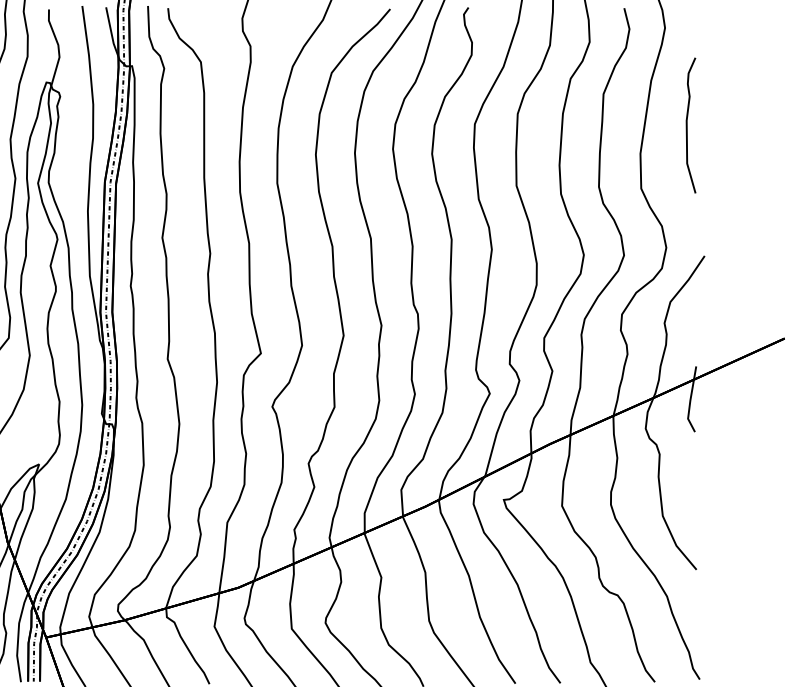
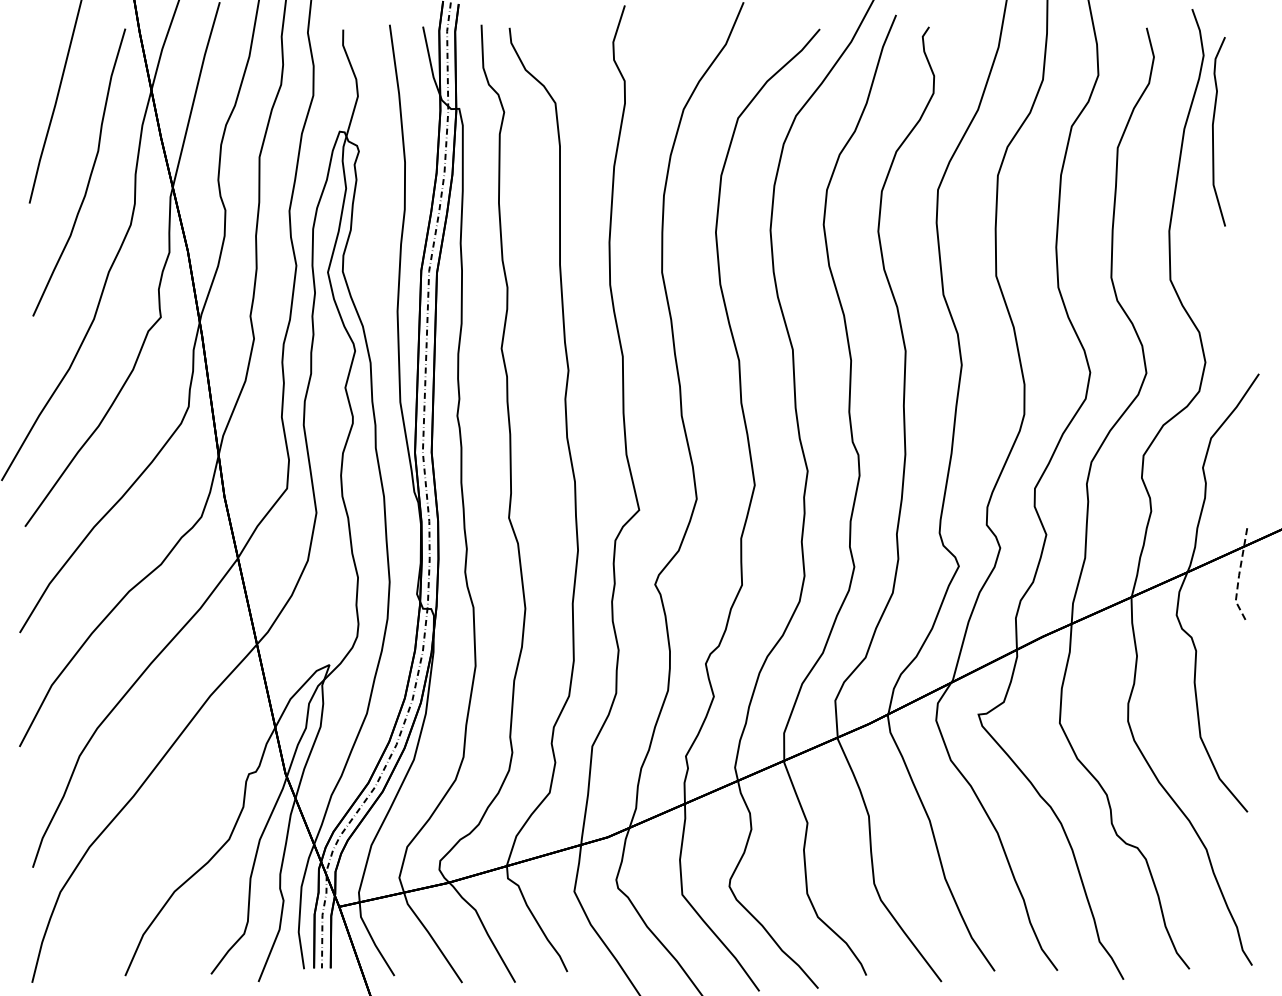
curve: (687, 125) -> (1213, 131), moved
line: (690, 400) -> (1239, 575), solid -> dashed

